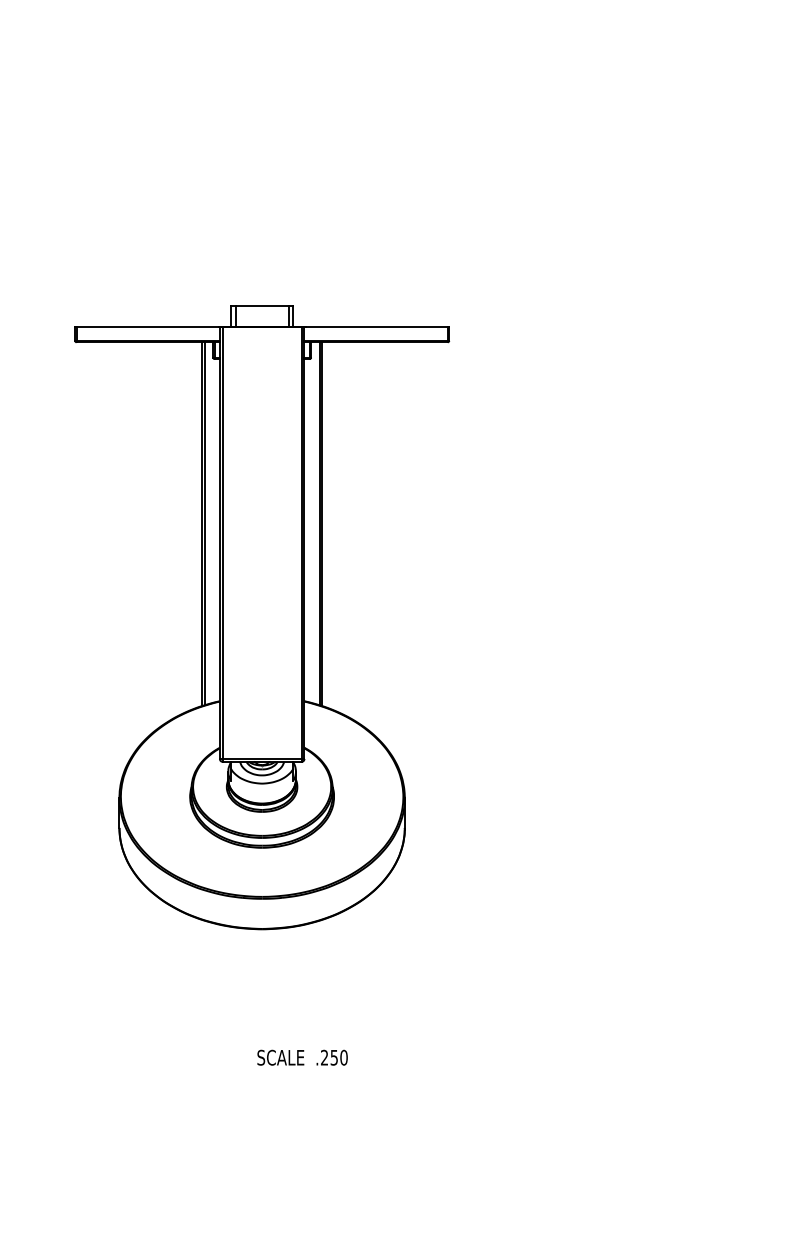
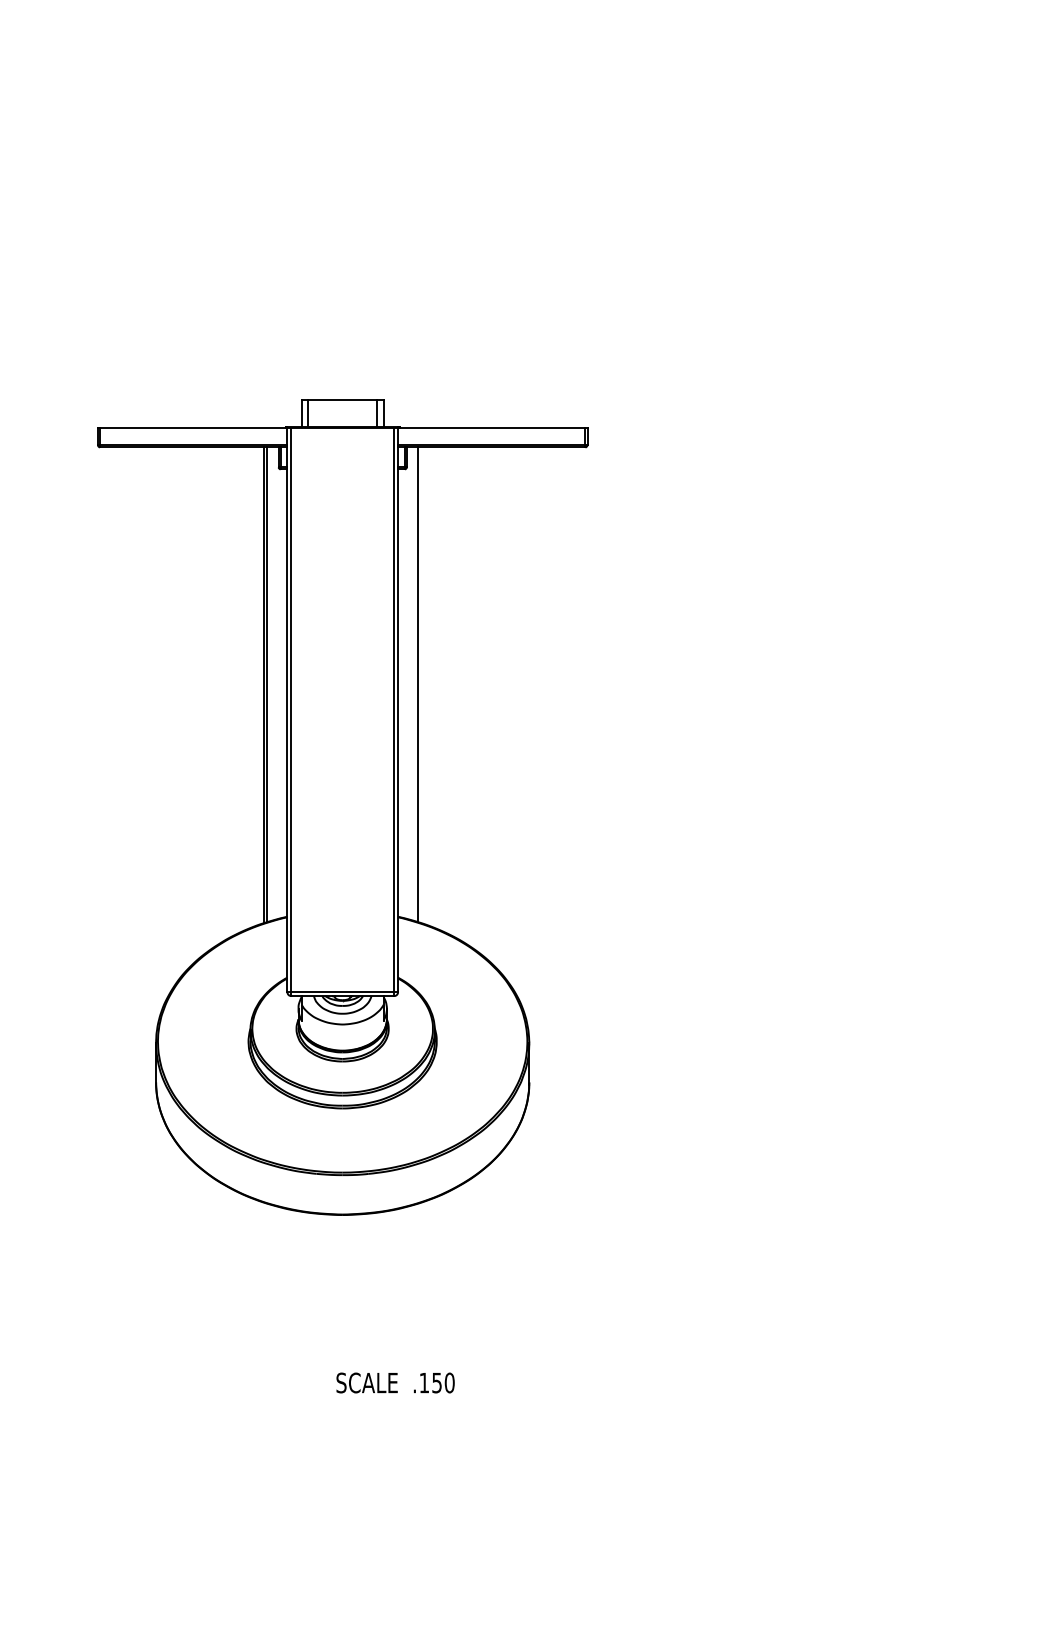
line: (322, 524) -> (421, 685), removed
text: (323, 1057) -> (423, 1382), .250 -> .150

